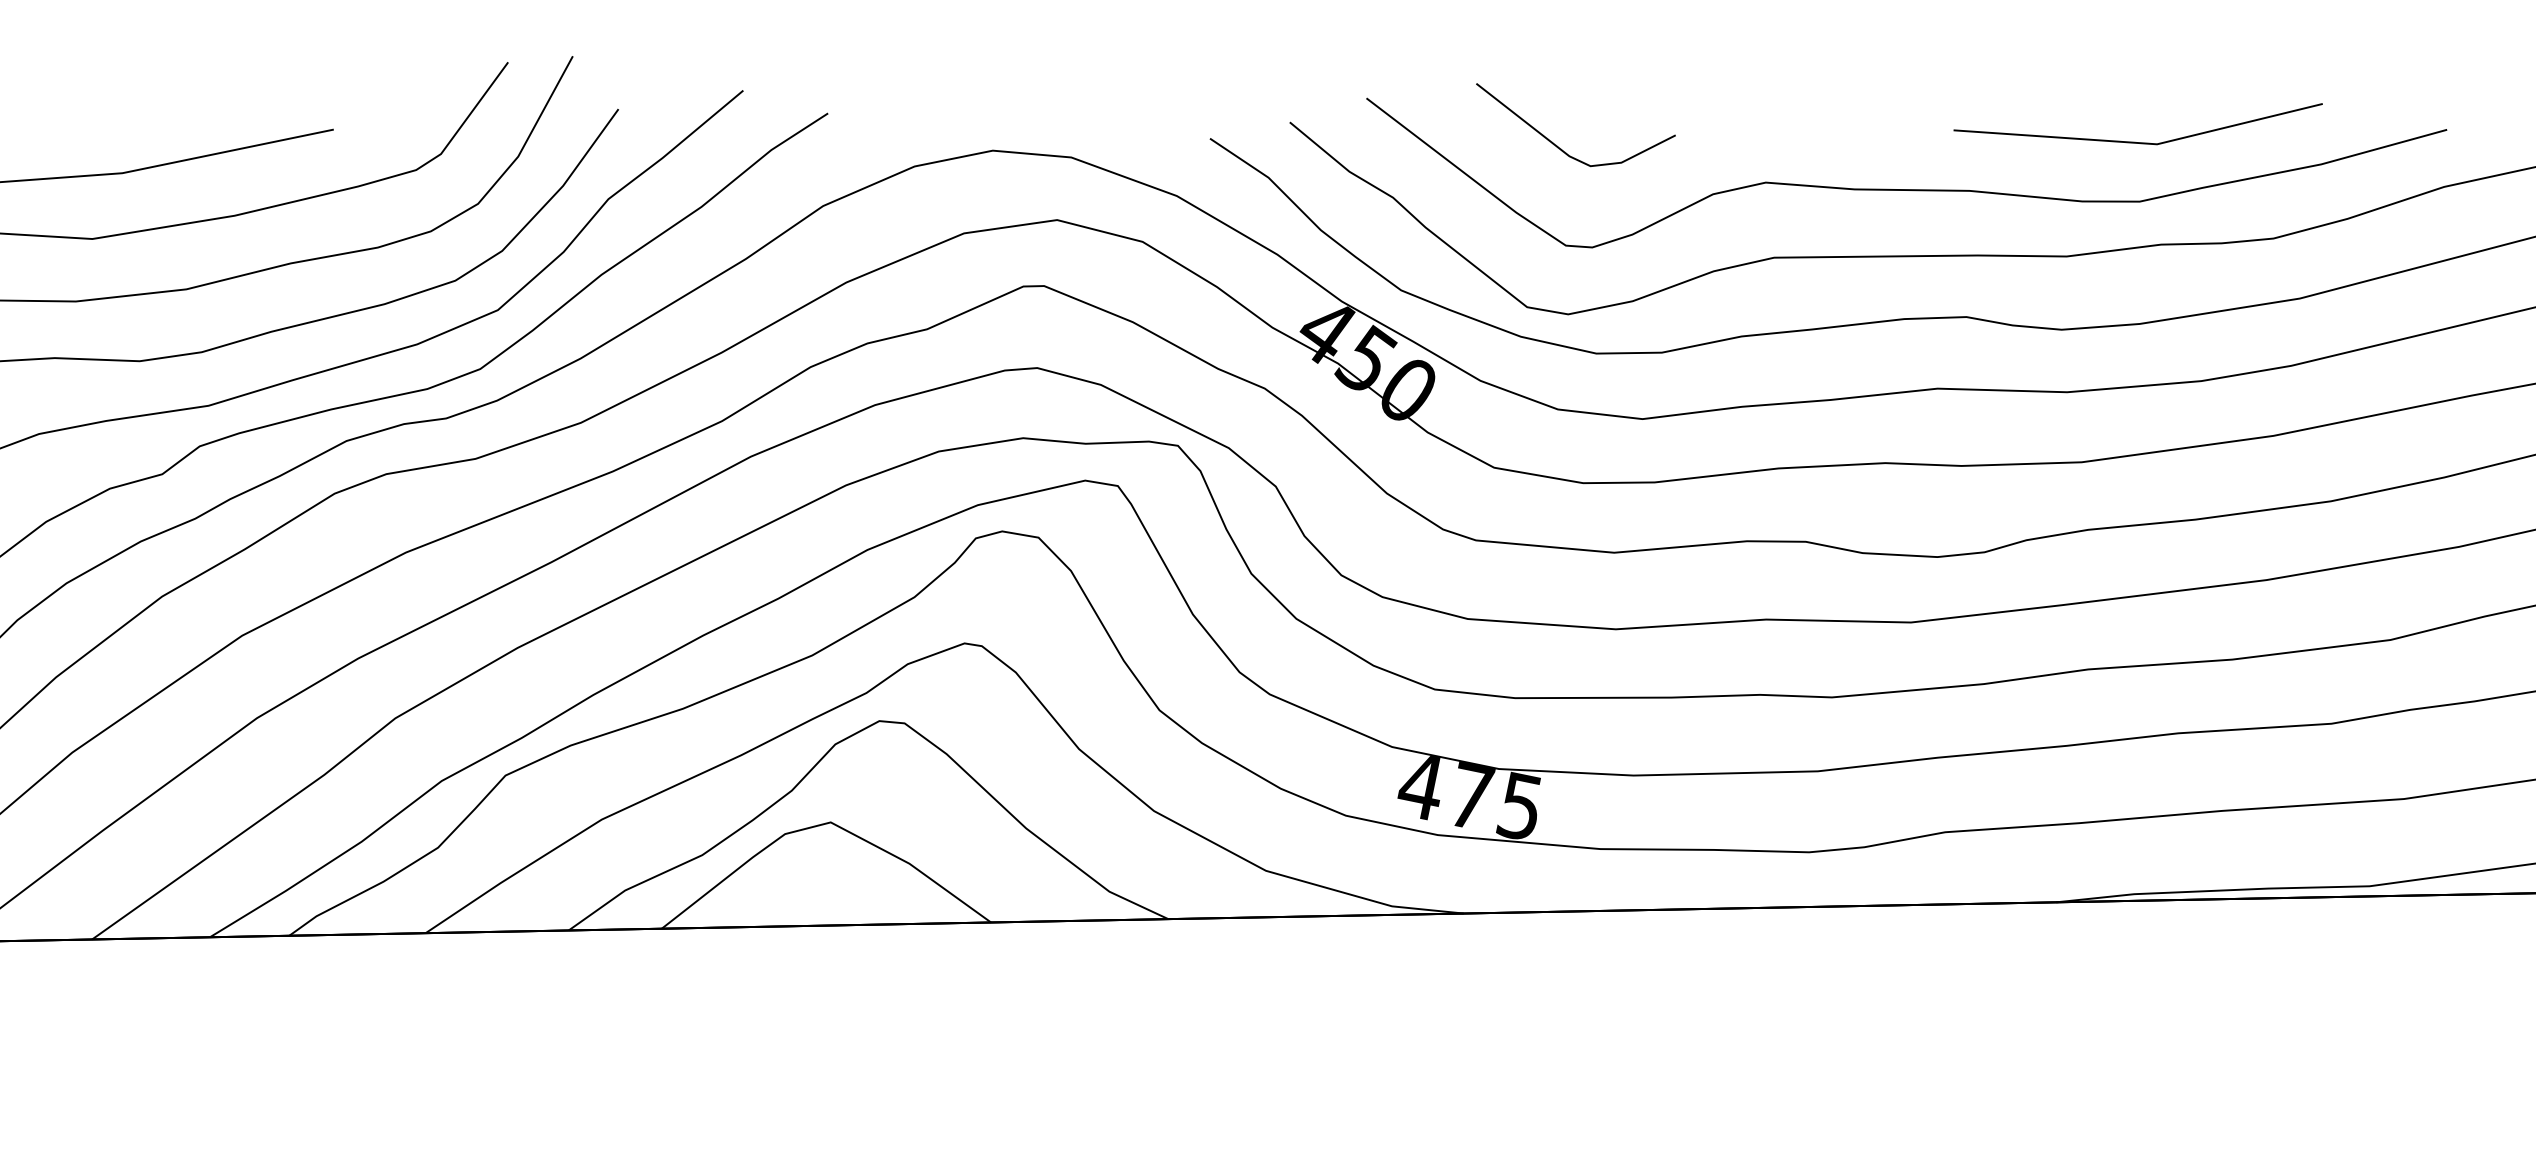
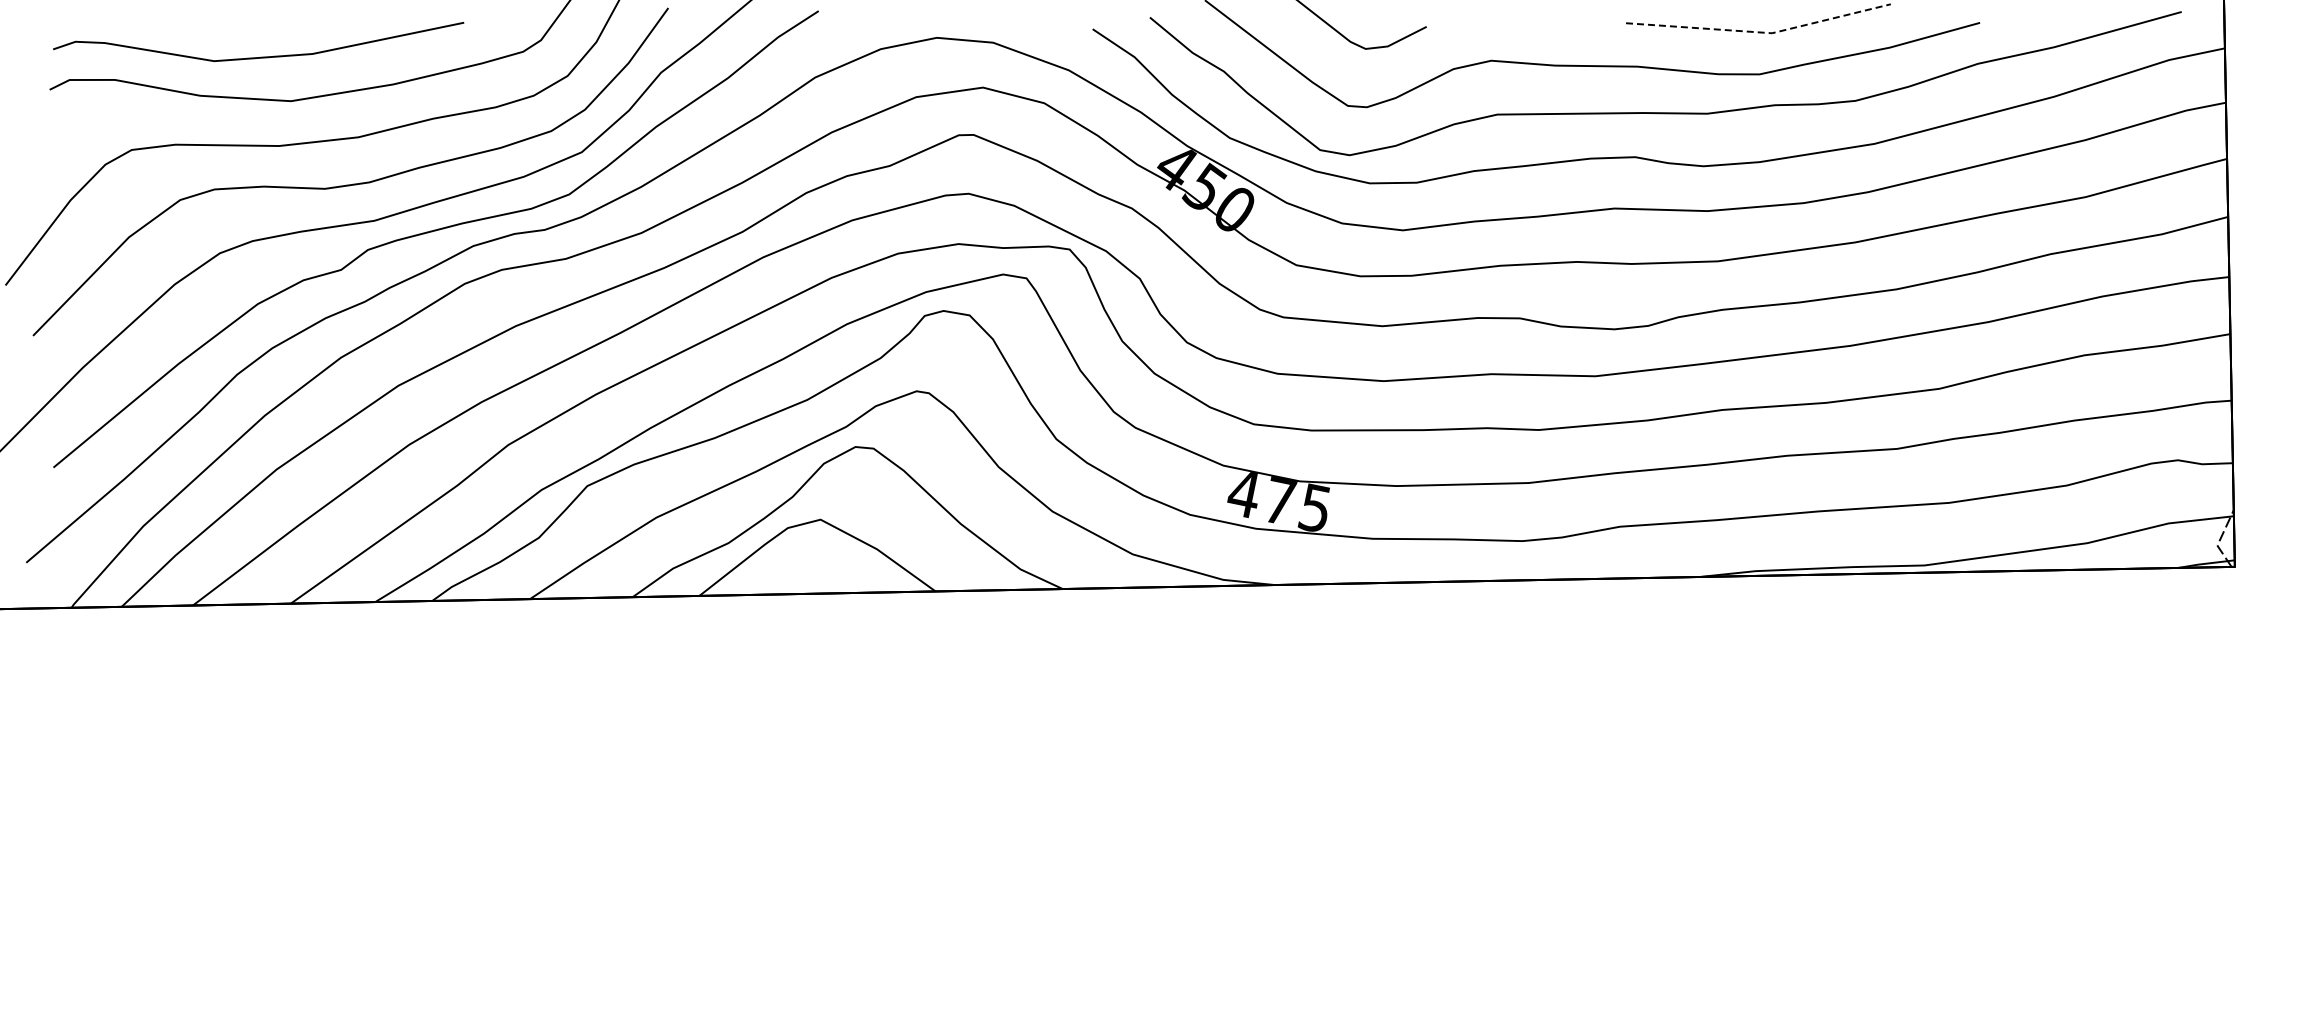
line: (2142, 143) -> (1761, 32), solid -> dashed

